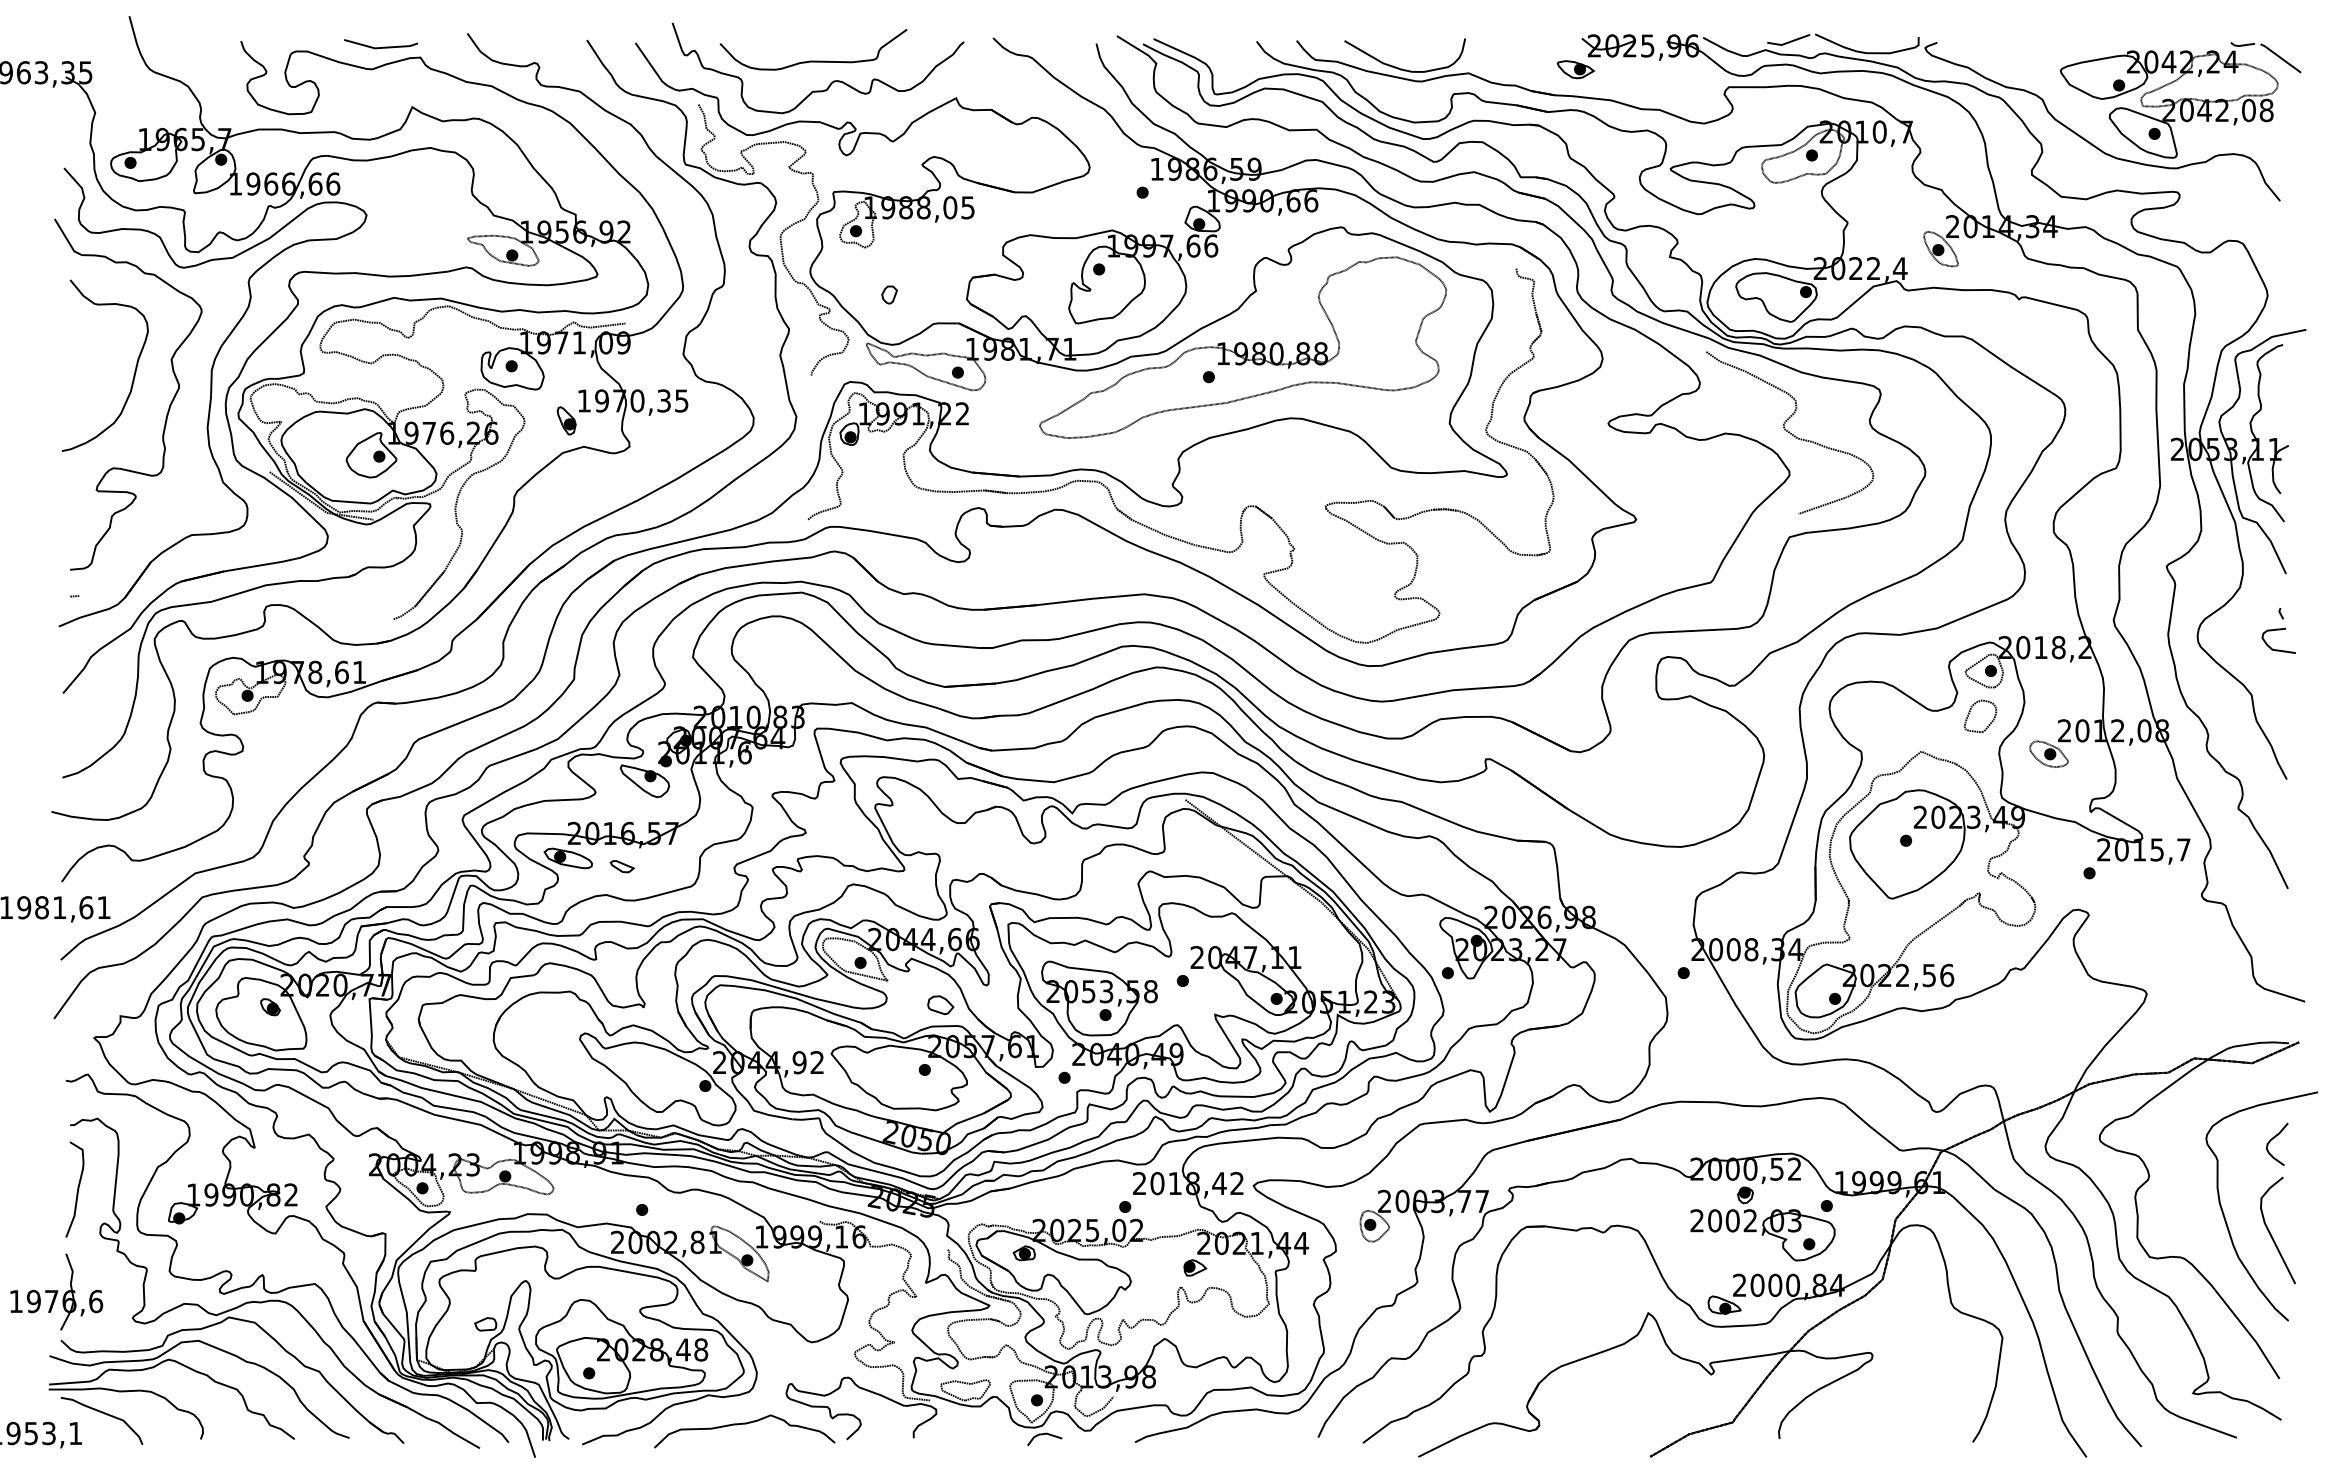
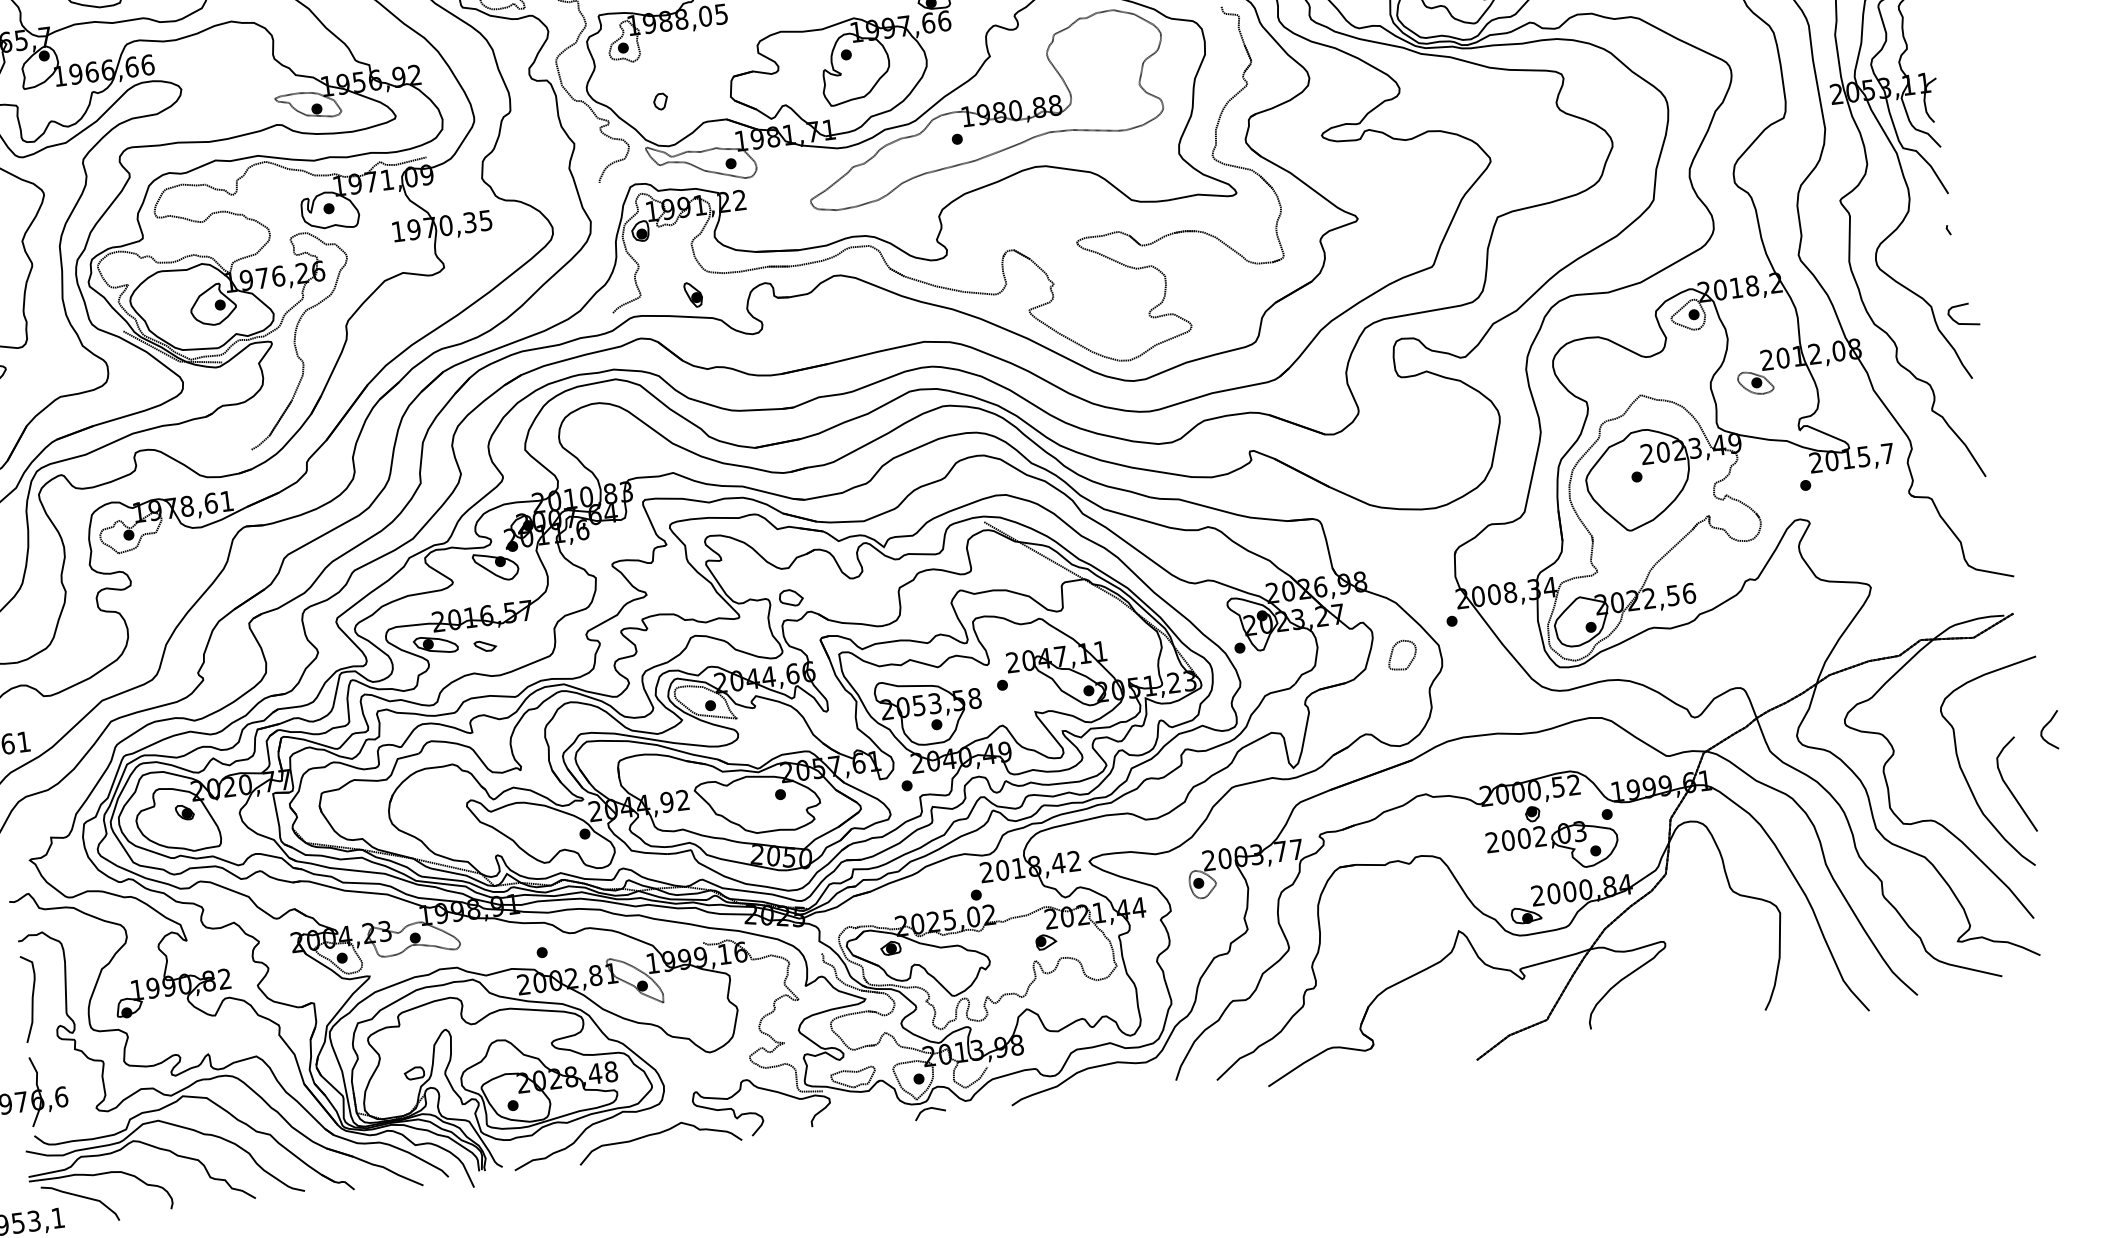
part: (566, 420) -> (693, 294), moved
curve: (1790, 432) -> (1486, 122), removed
curve: (2278, 649) -> (1964, 323), moved
part: (1980, 716) -> (1402, 655), moved
part: (940, 1005) -> (791, 598), moved
curve: (2273, 1139) -> (2046, 726), moved

